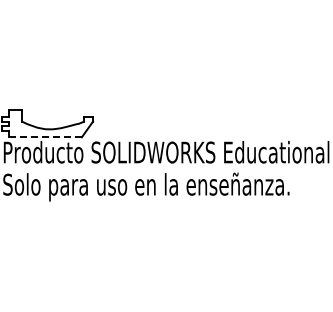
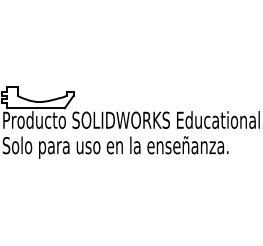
line: (45, 137) -> (36, 108), dashed -> solid

